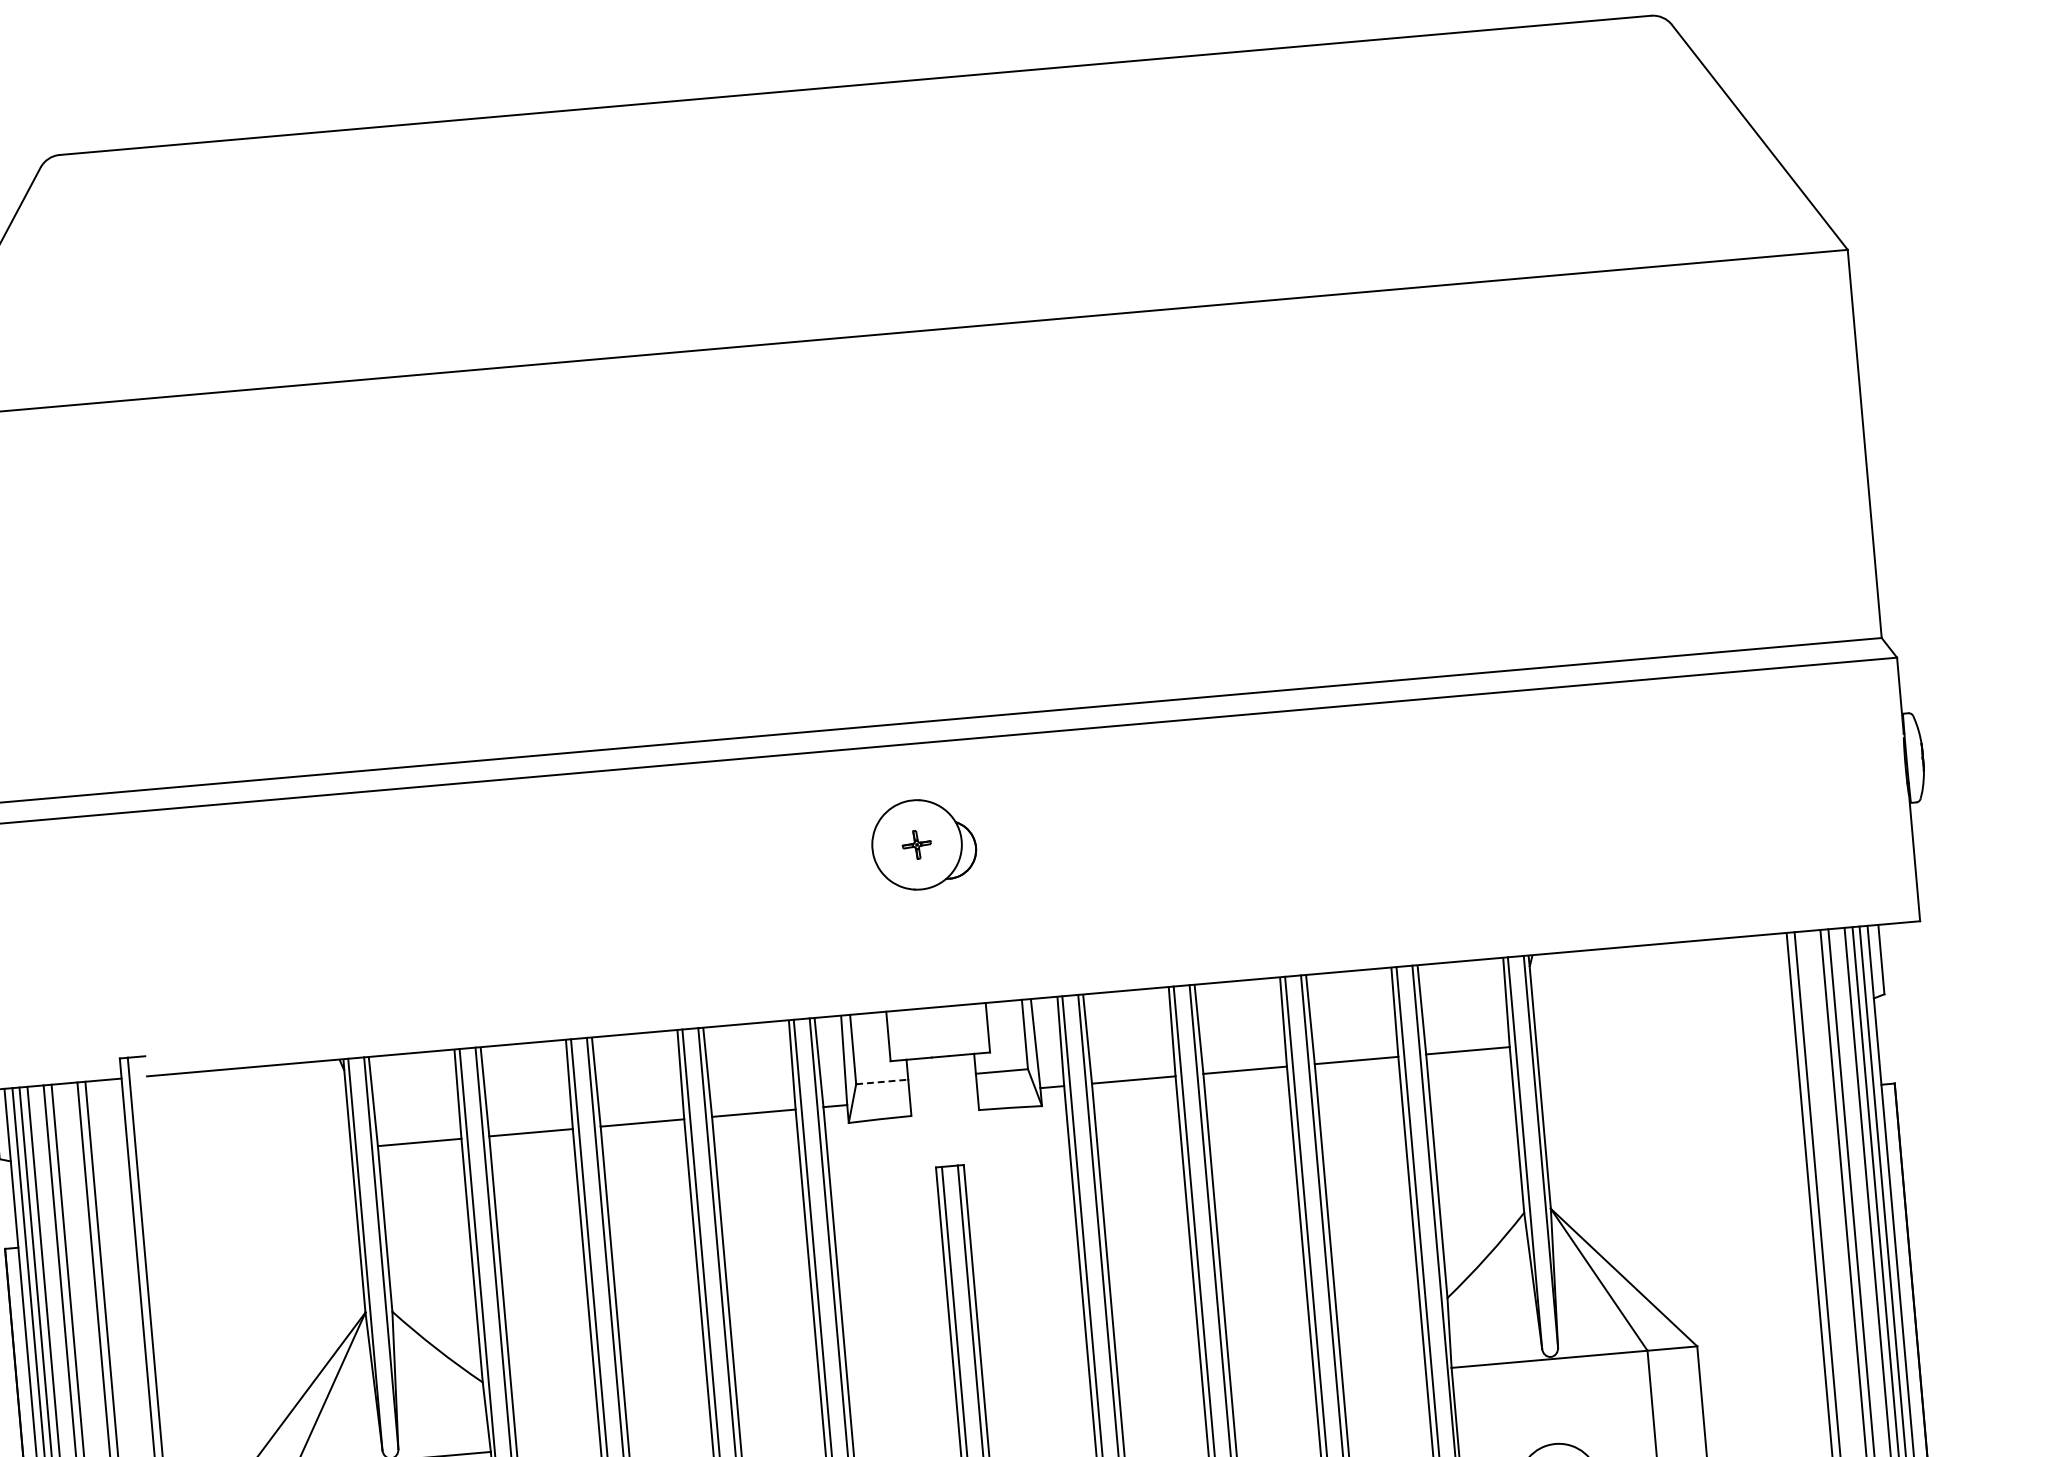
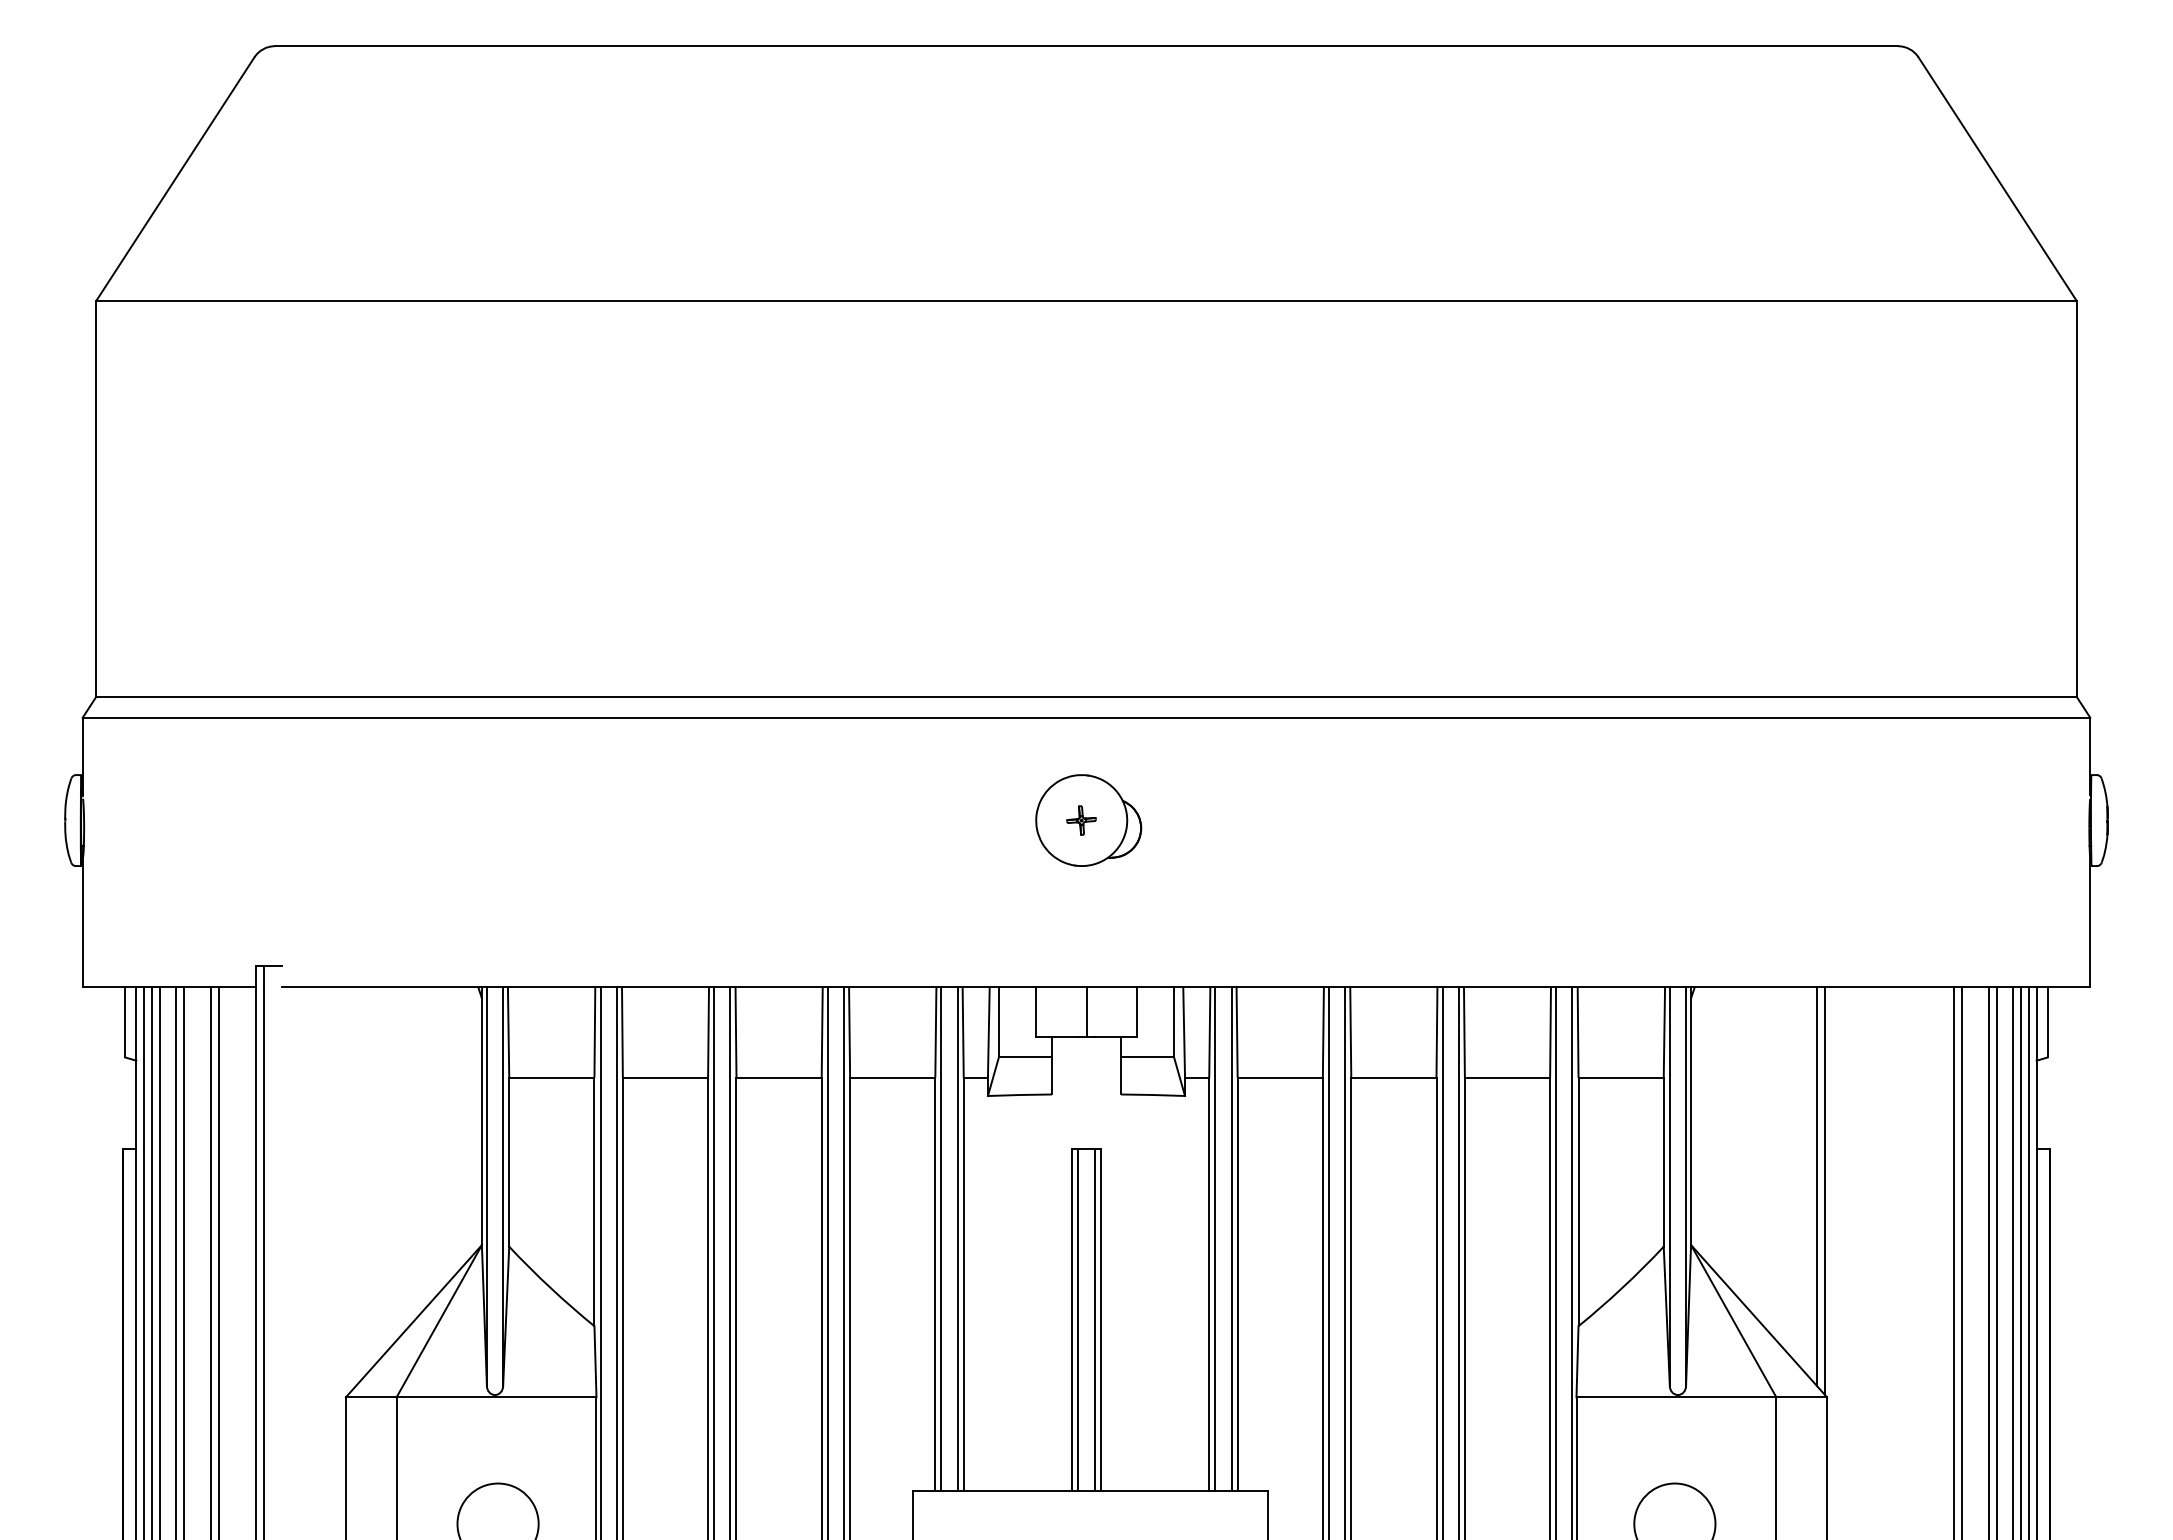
line: (938, 1031) -> (1086, 1011), added
line: (882, 1082) -> (1025, 1057), dashed -> solid
line: (1668, 1139) -> (1816, 1185), added
line: (1677, 1143) -> (1825, 1190), added

